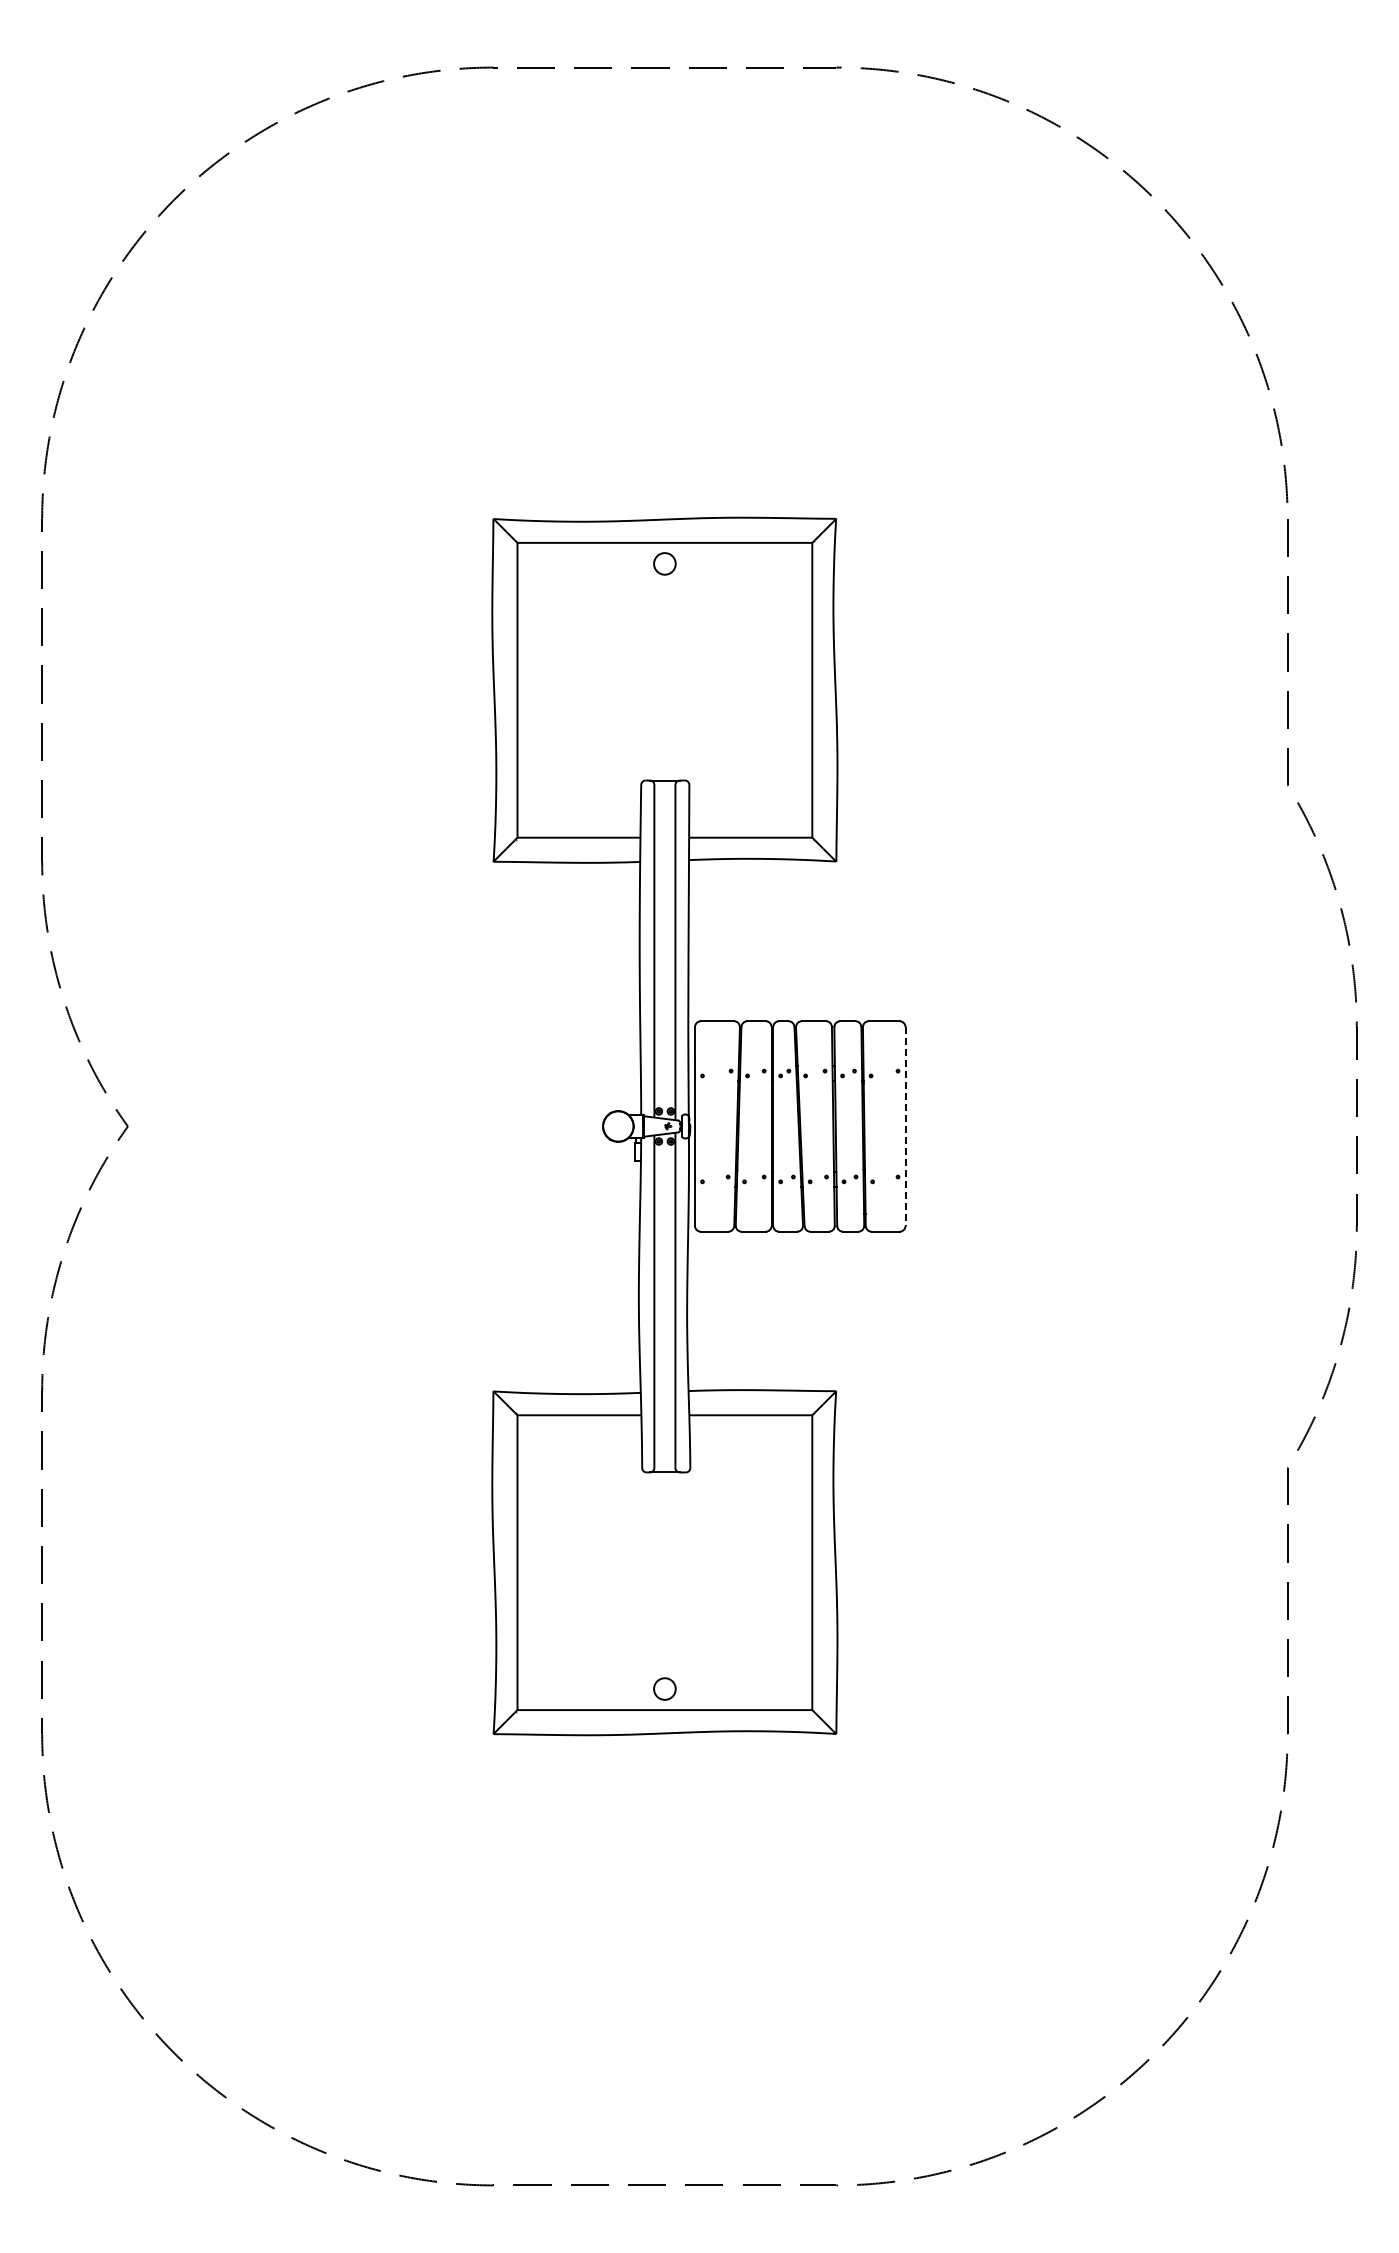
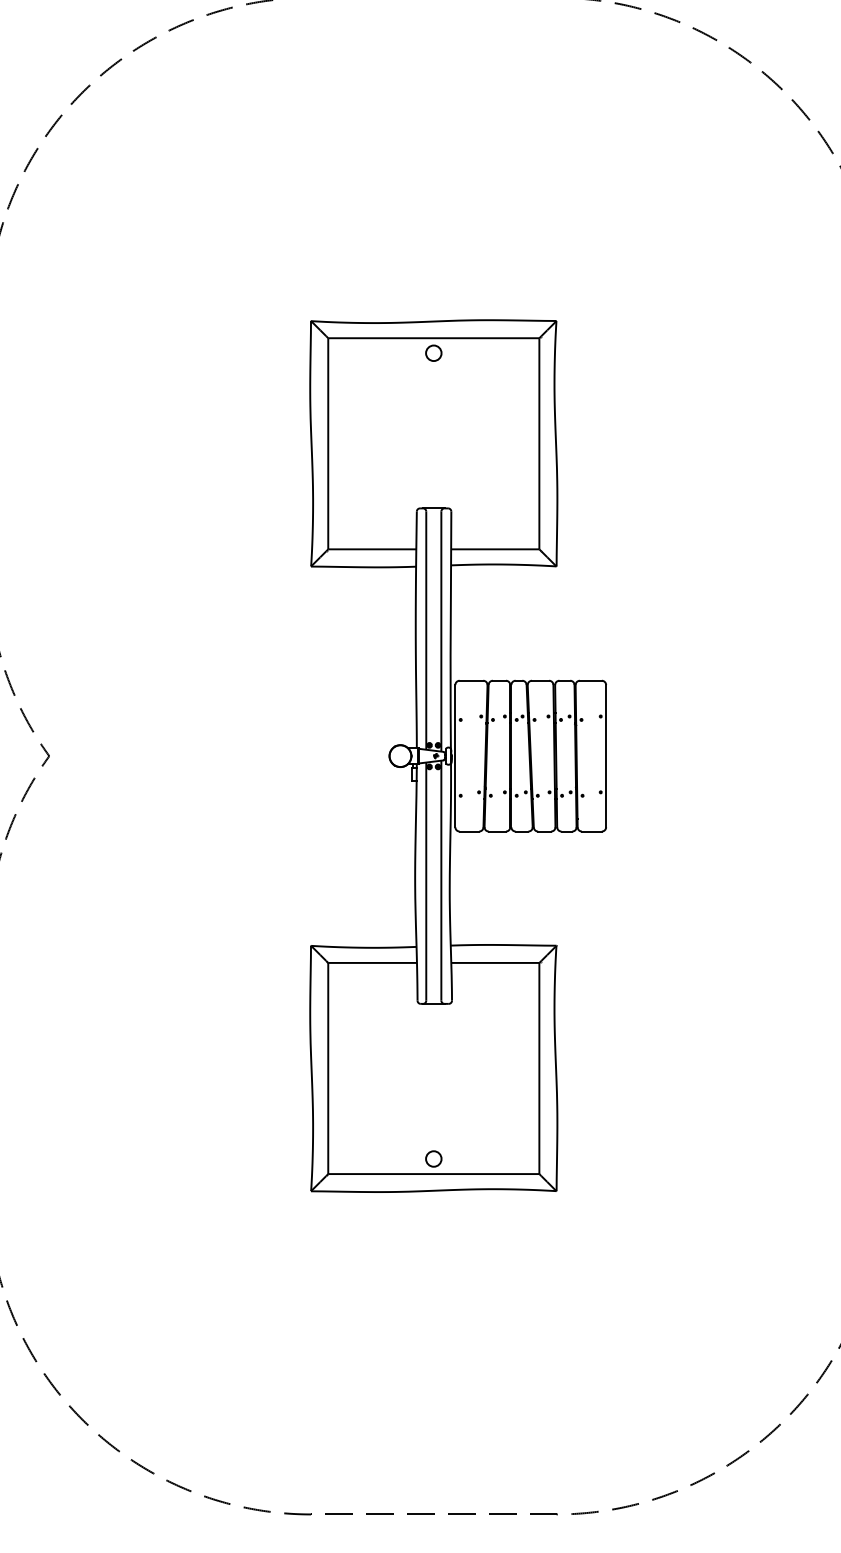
line: (905, 1126) -> (606, 756), dashed -> solid

